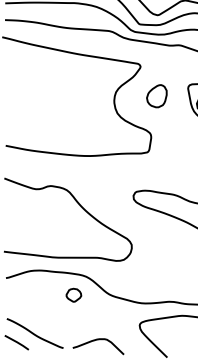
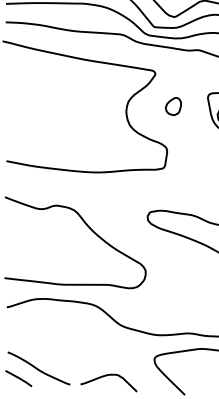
part: (156, 96) -> (172, 106), size x0.7
part: (73, 294) -> (81, 325), removed

